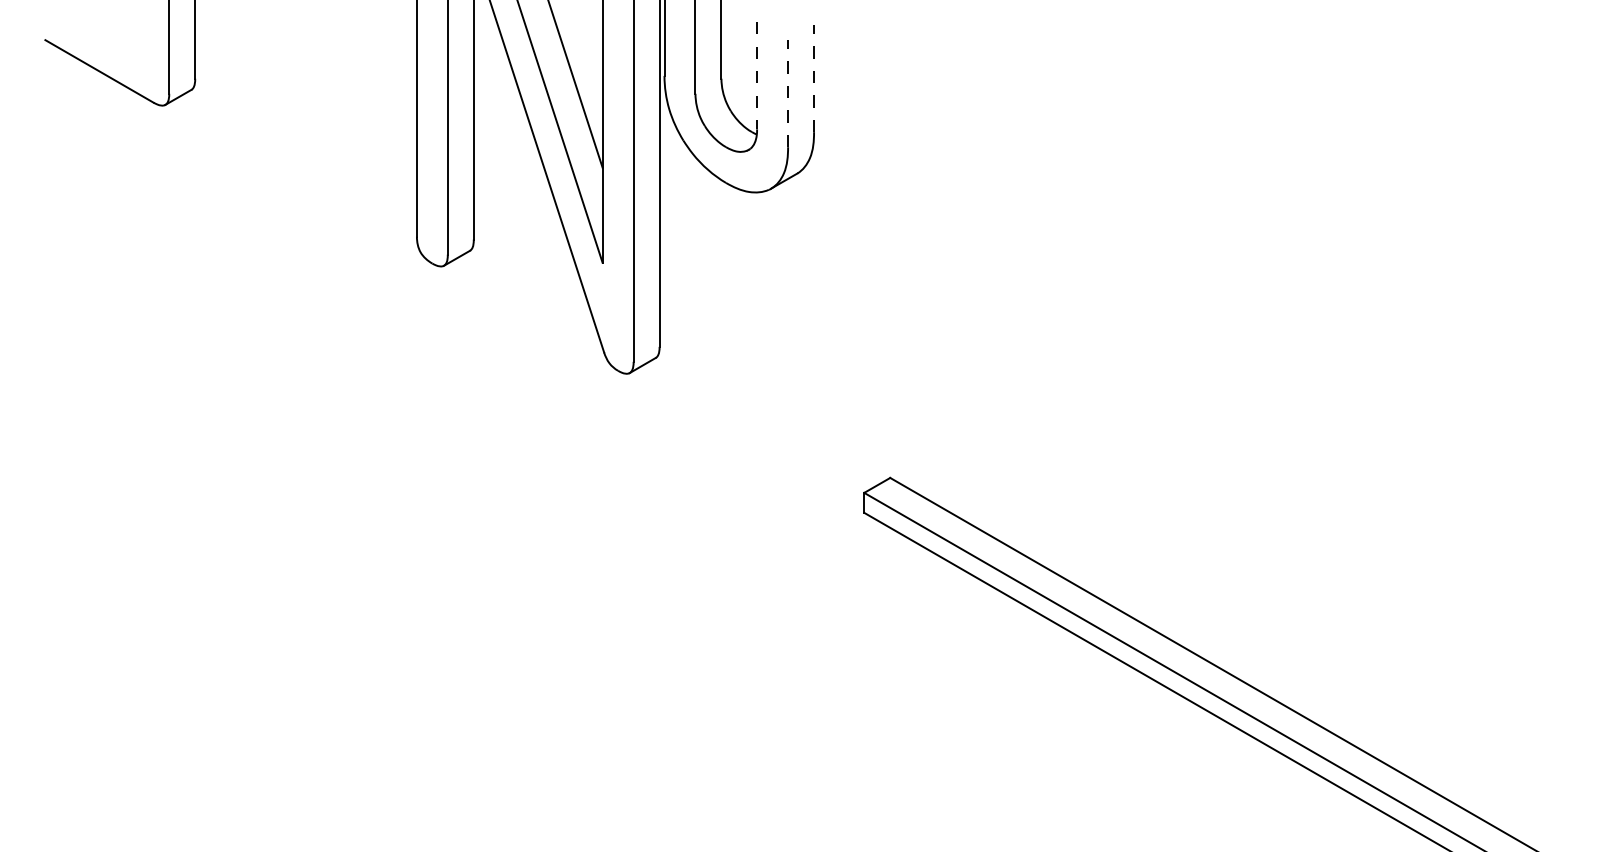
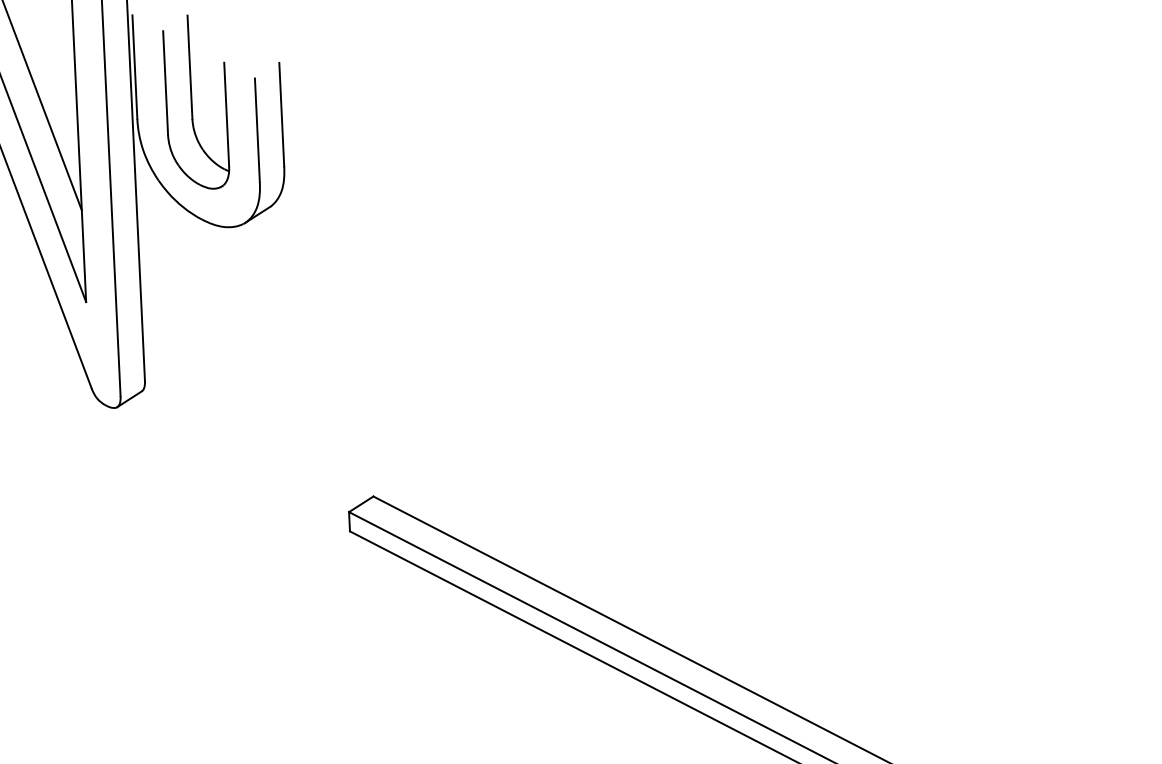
line: (757, 75) -> (227, 114), dashed -> solid
line: (814, 78) -> (282, 114), dashed -> solid
line: (788, 93) -> (257, 130), dashed -> solid

